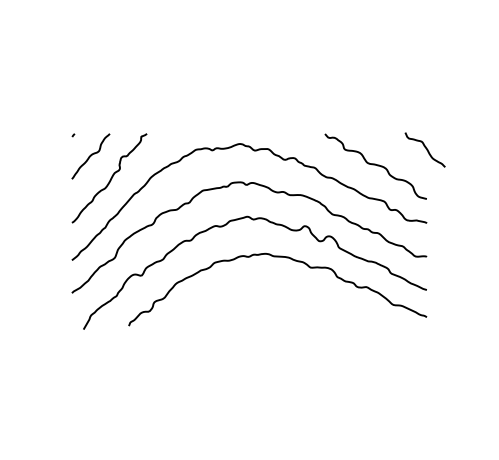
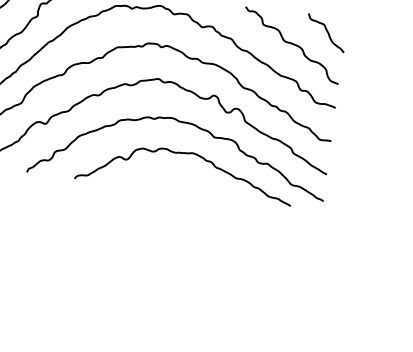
curve: (425, 148) -> (326, 31), moved
curve: (280, 288) -> (181, 154), added

